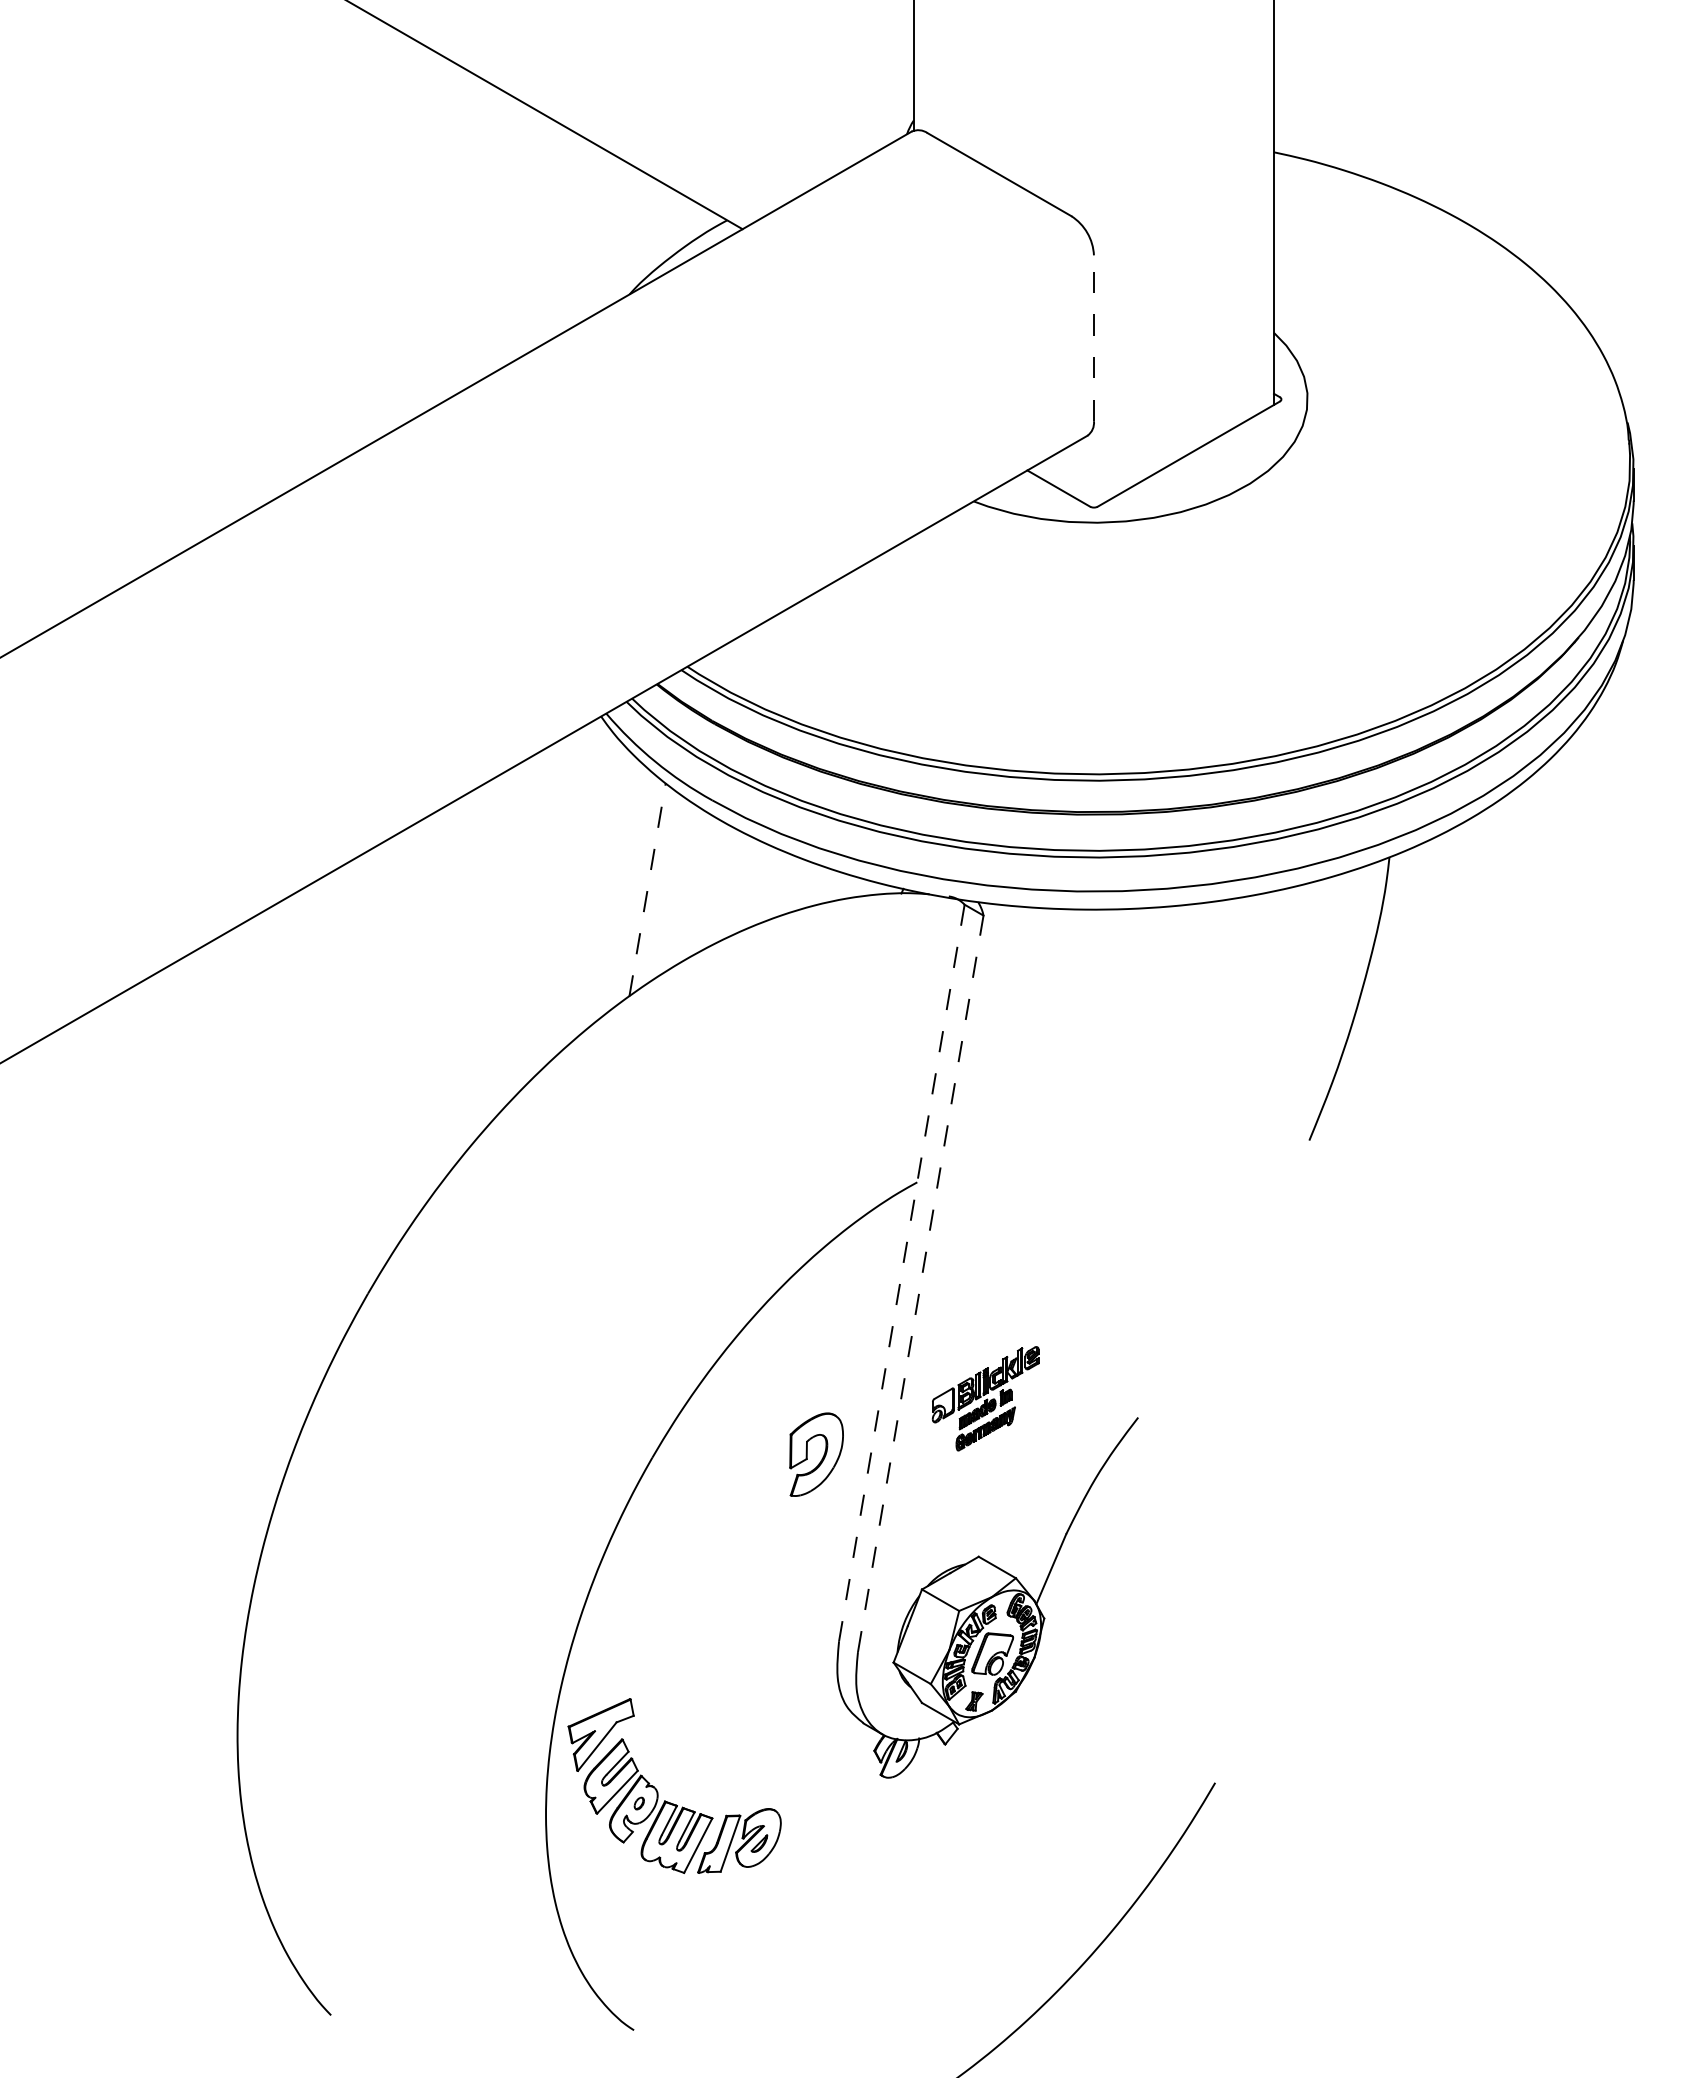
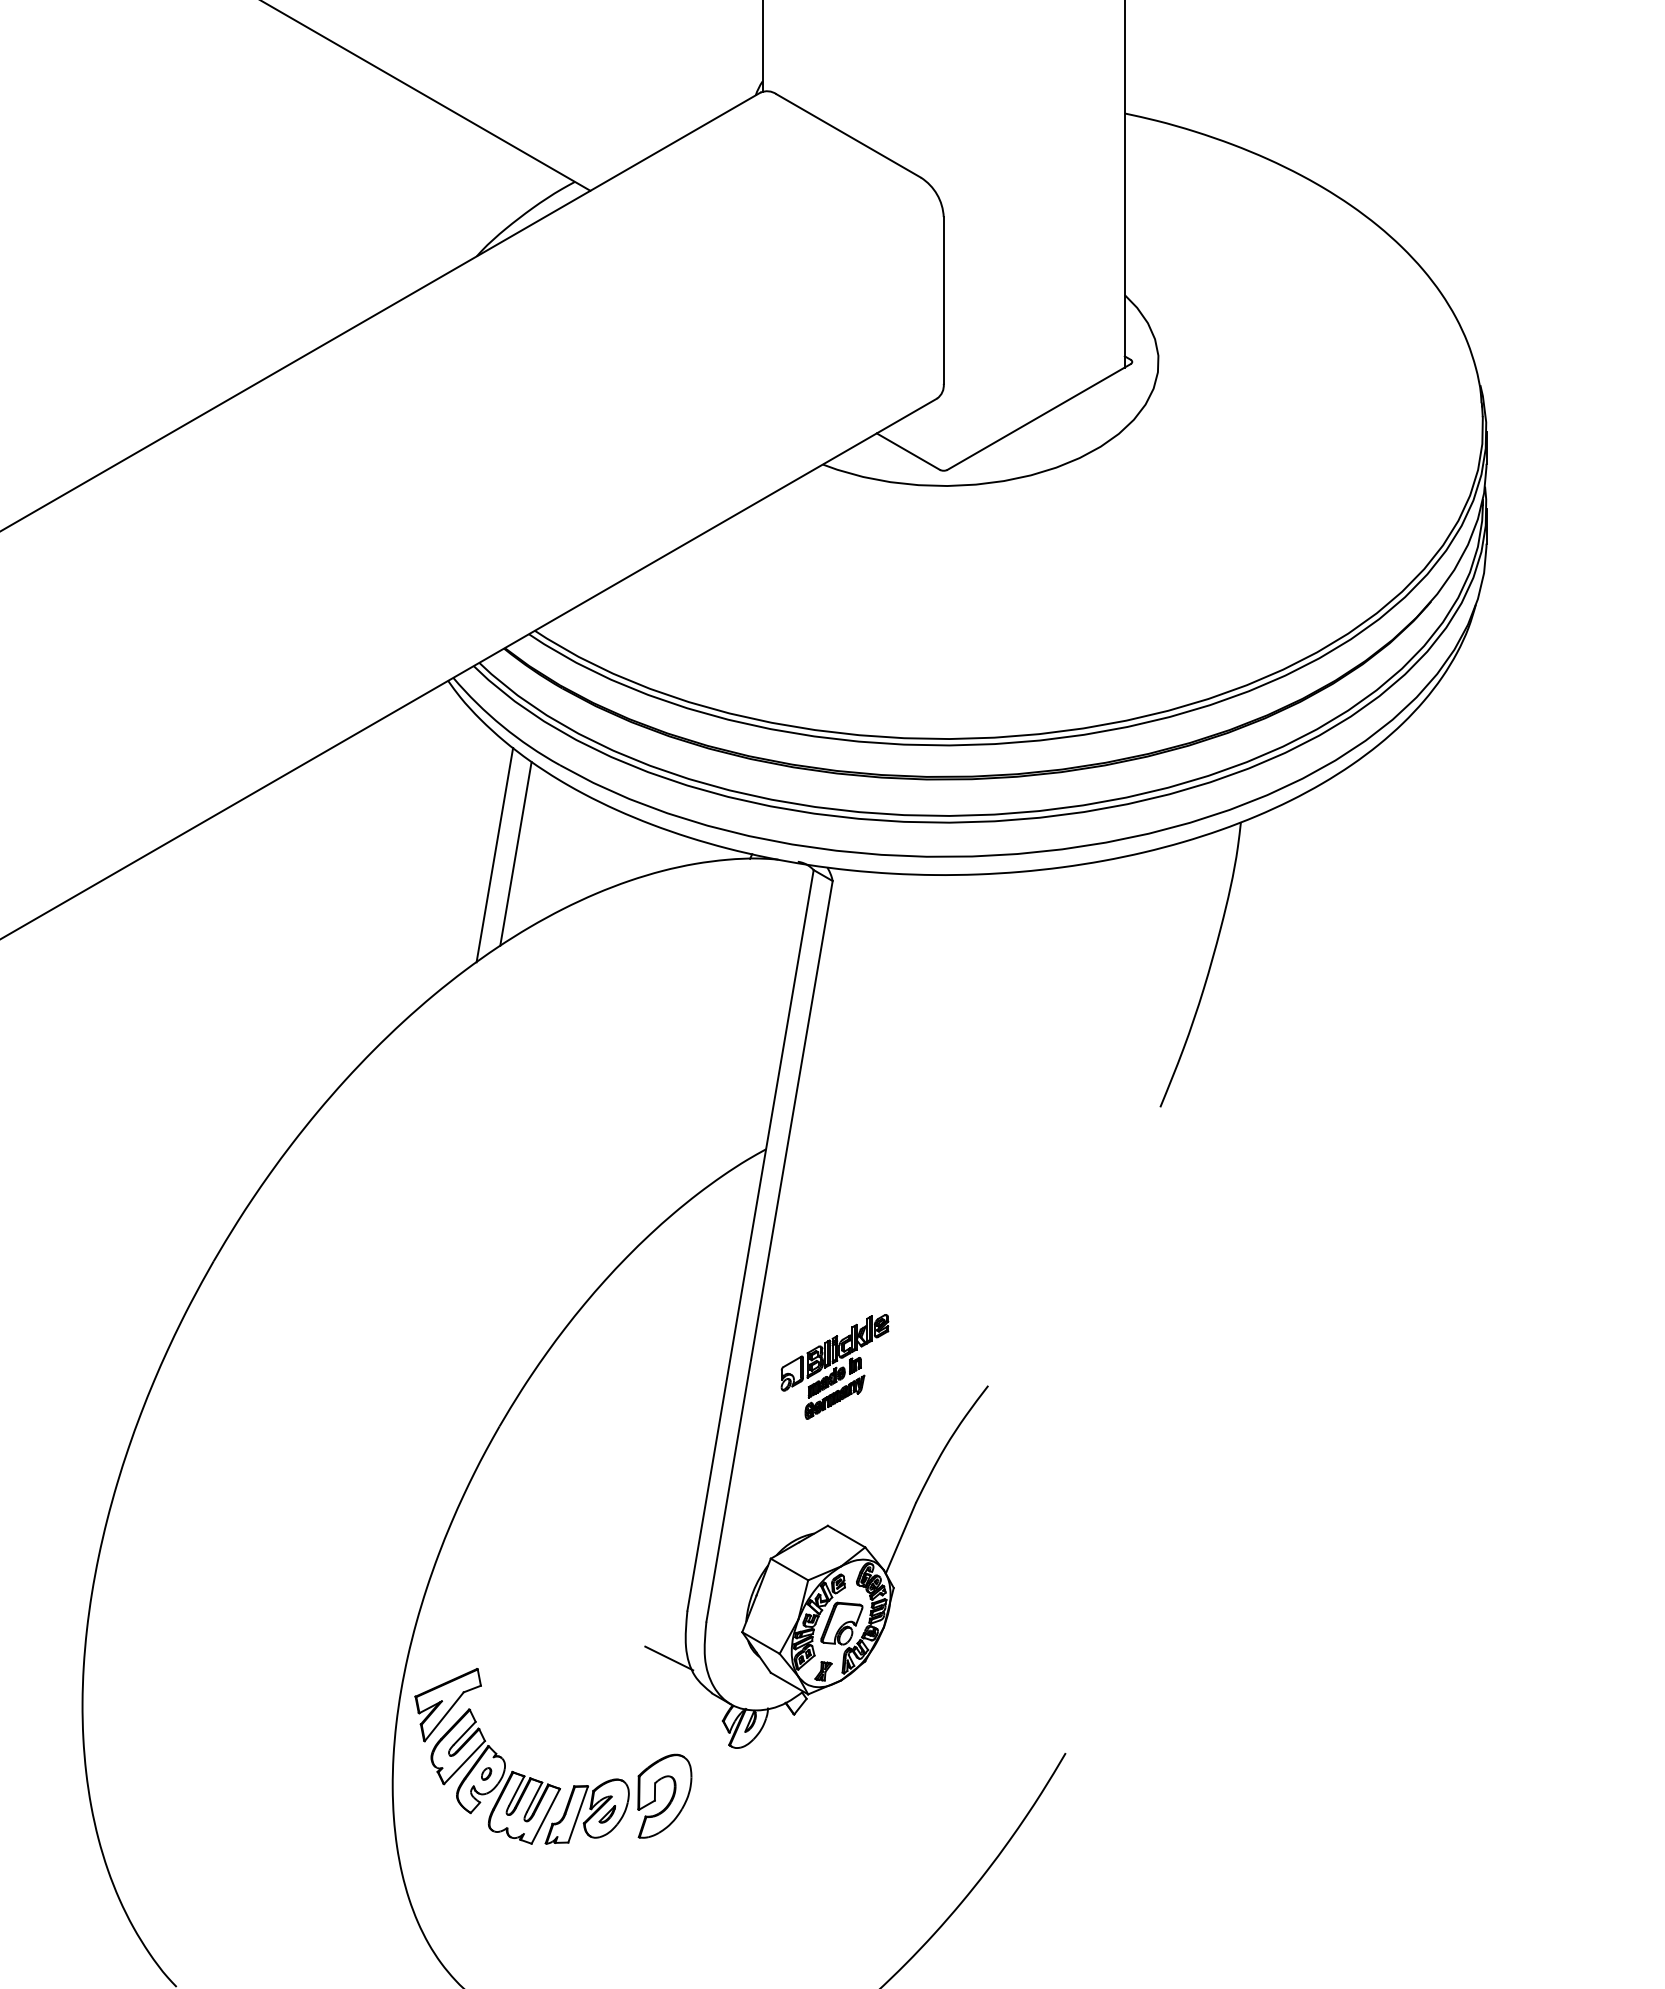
line: (1093, 338) -> (943, 300), dashed -> solid
line: (668, 888) -> (515, 853), added
line: (647, 889) -> (494, 854), dashed -> solid
line: (901, 1272) -> (750, 1239), dashed -> solid
line: (920, 1283) -> (769, 1251), dashed -> solid
part: (822, 1457) -> (670, 1799), moved
line: (820, 1688) -> (668, 1658), added

